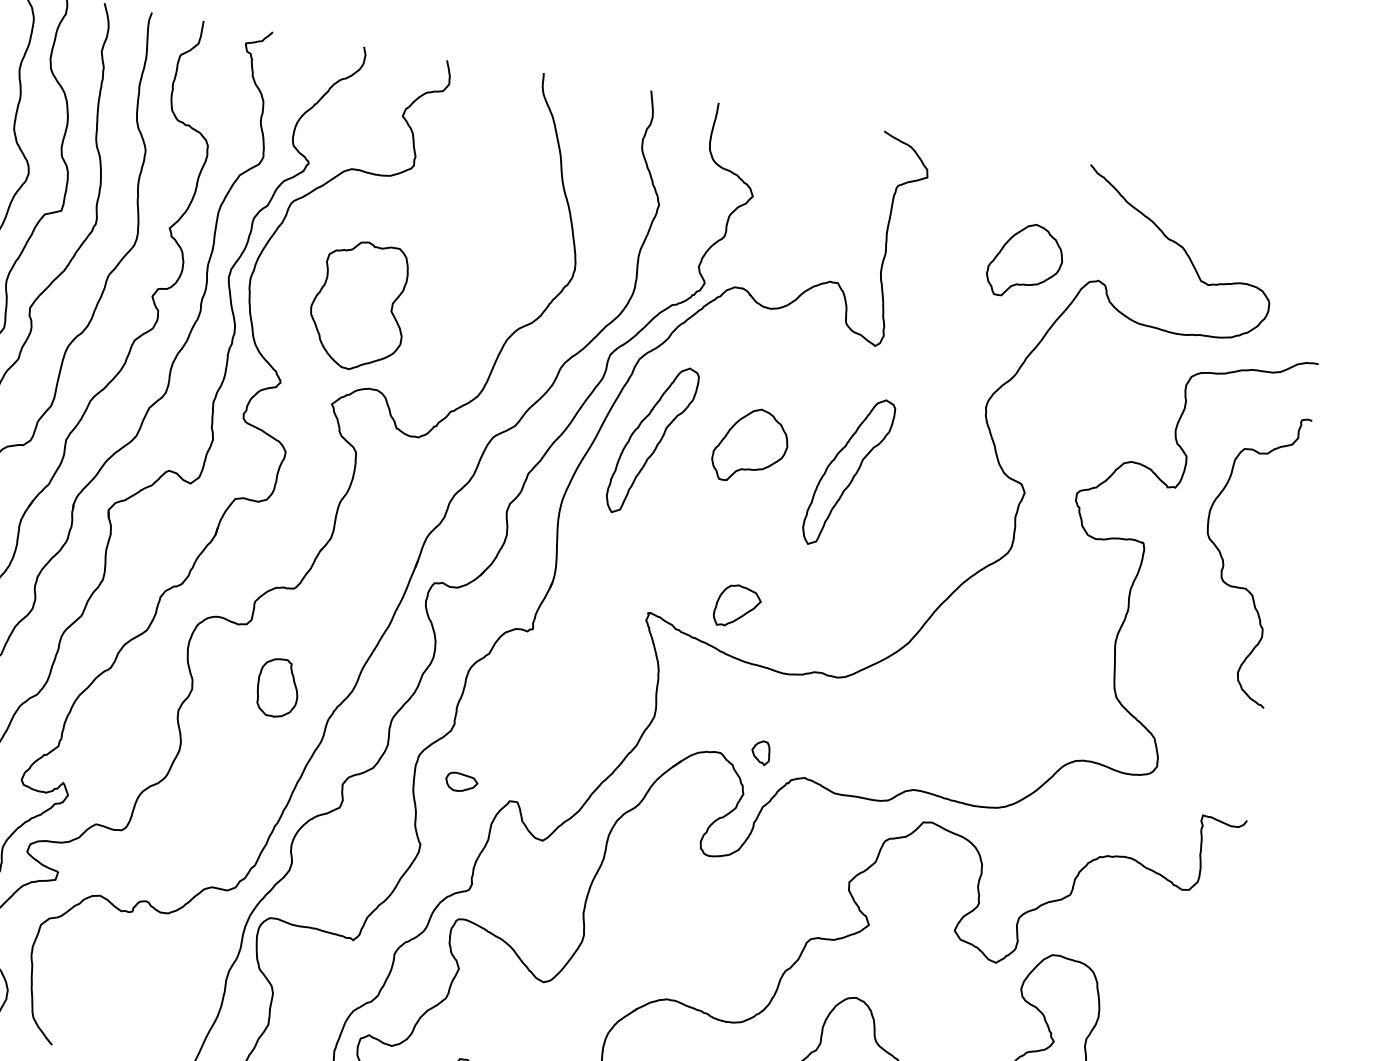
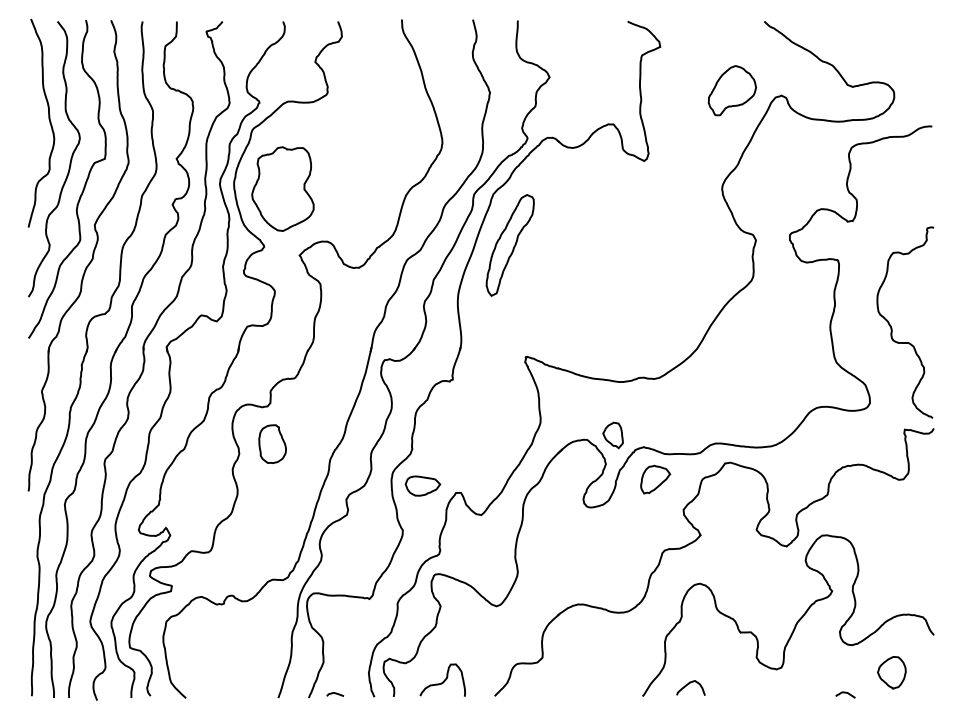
part: (358, 304) -> (282, 188), moved
part: (749, 445) -> (573, 238), removed
part: (847, 472) -> (639, 245), removed
curve: (1224, 558) -> (891, 325), moved
part: (737, 606) -> (655, 479), moved
part: (278, 686) -> (272, 443), moved
part: (760, 752) -> (612, 435), size x1.67
part: (461, 781) -> (422, 485), size x1.67

